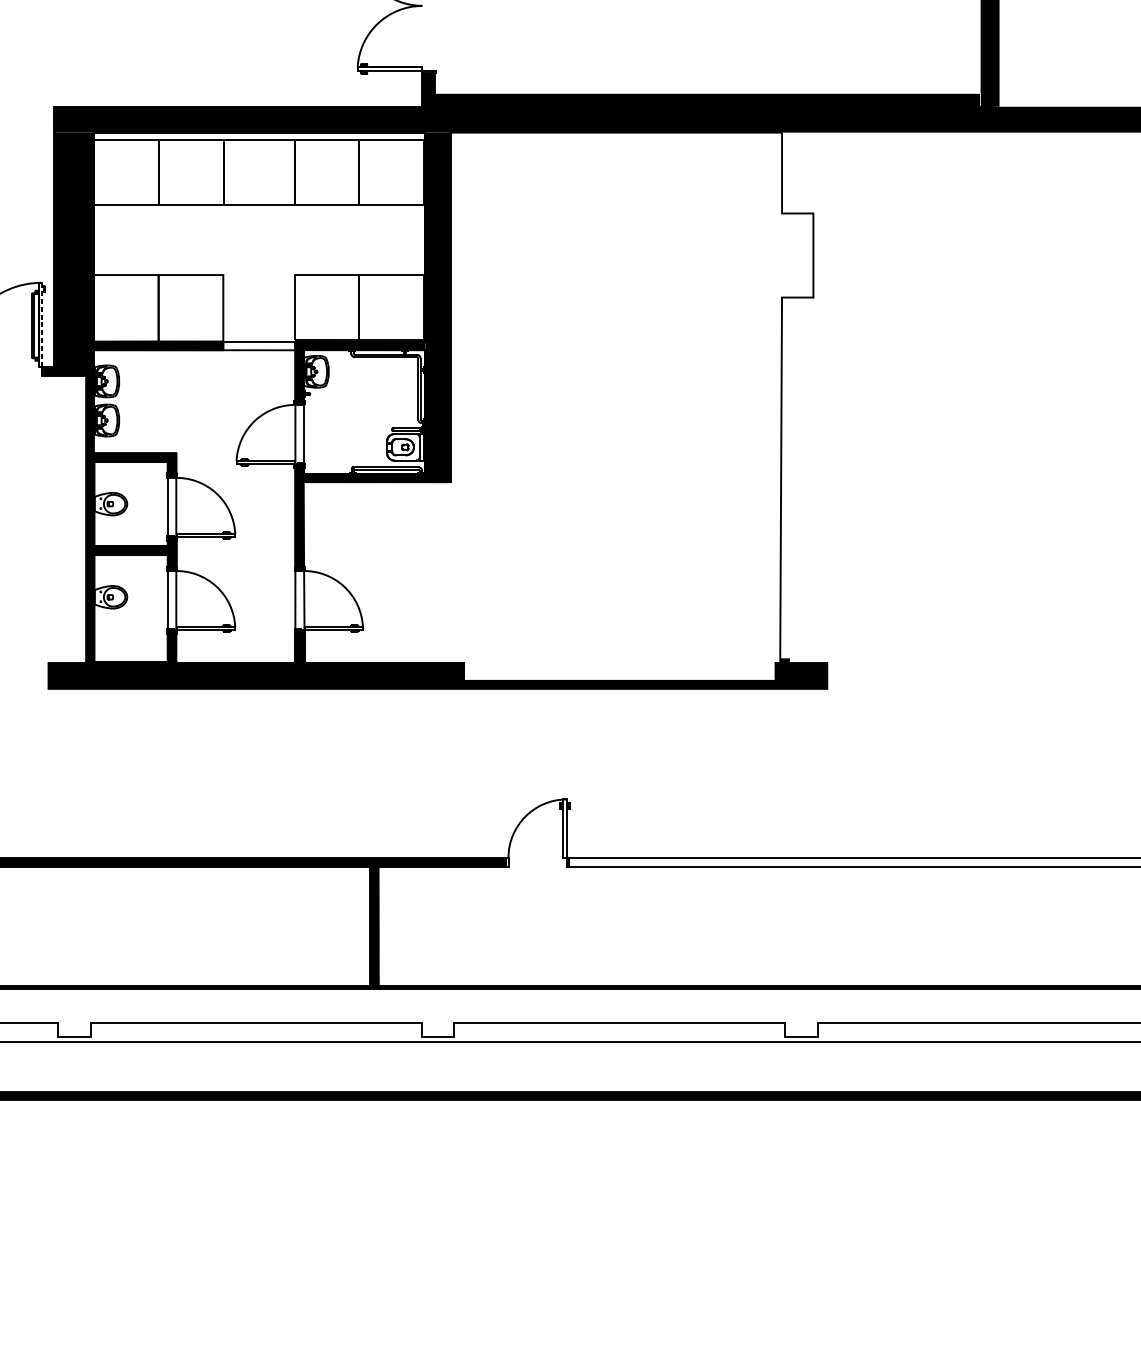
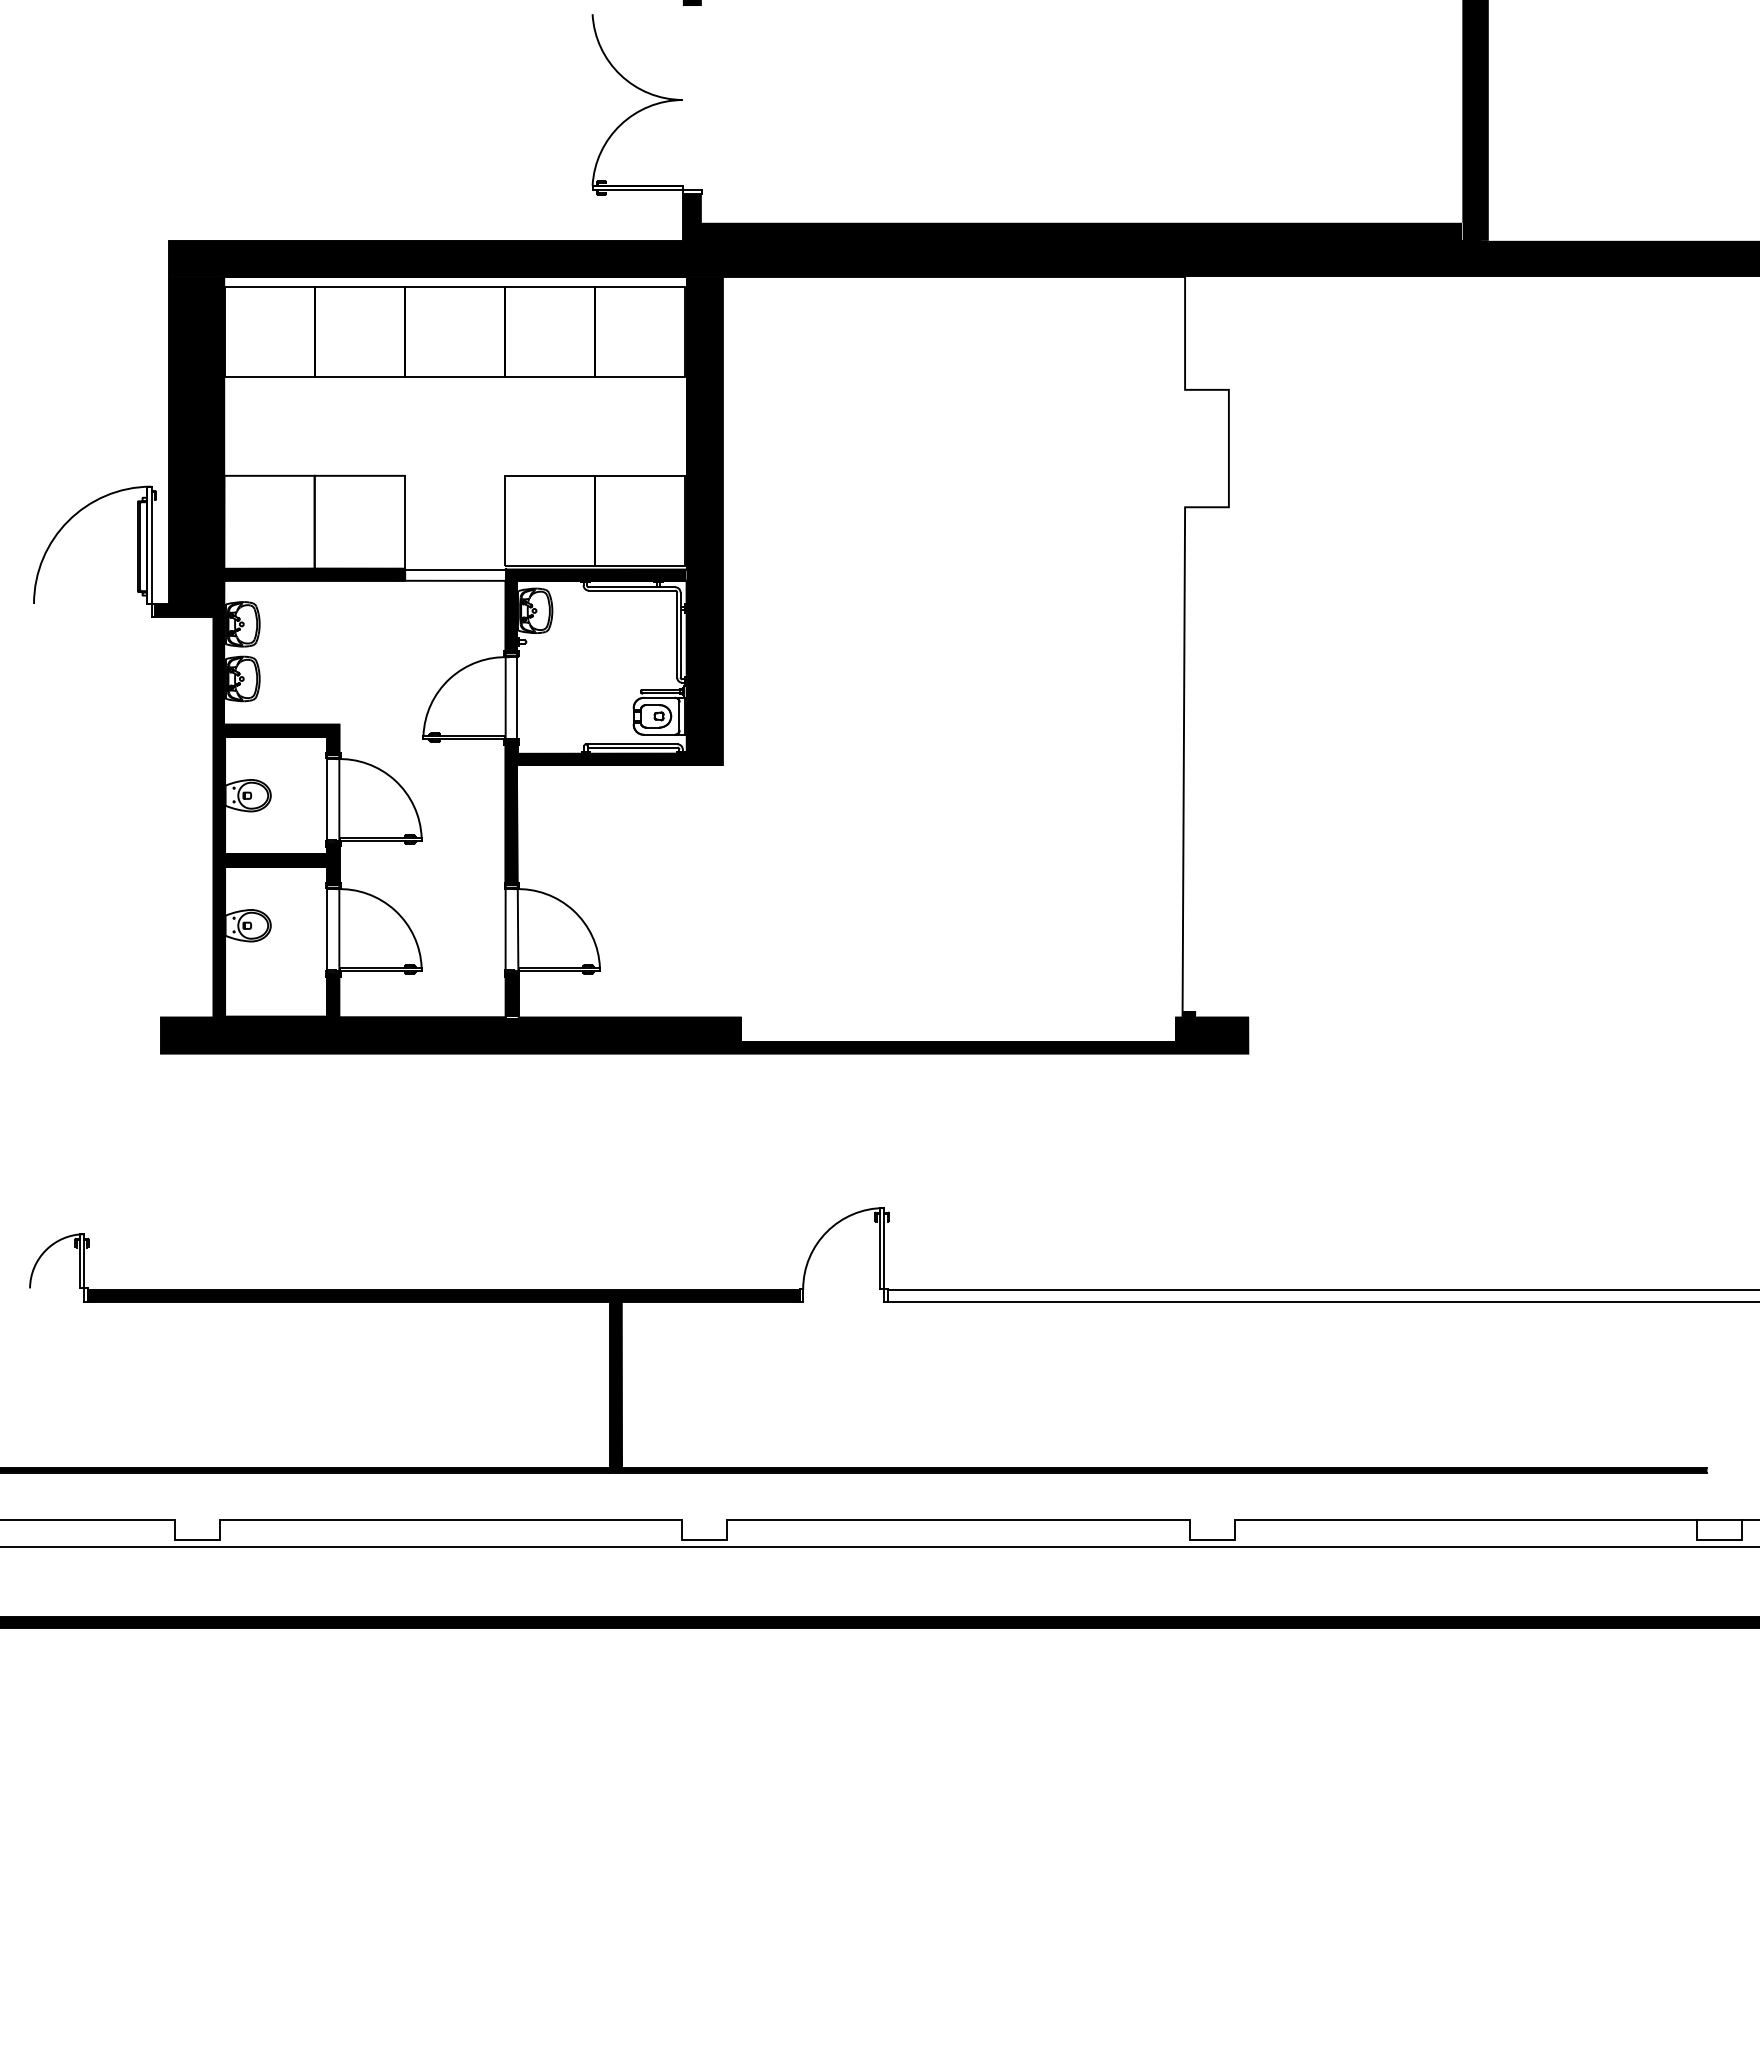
line: (41, 324) -> (151, 545), dashed -> solid

